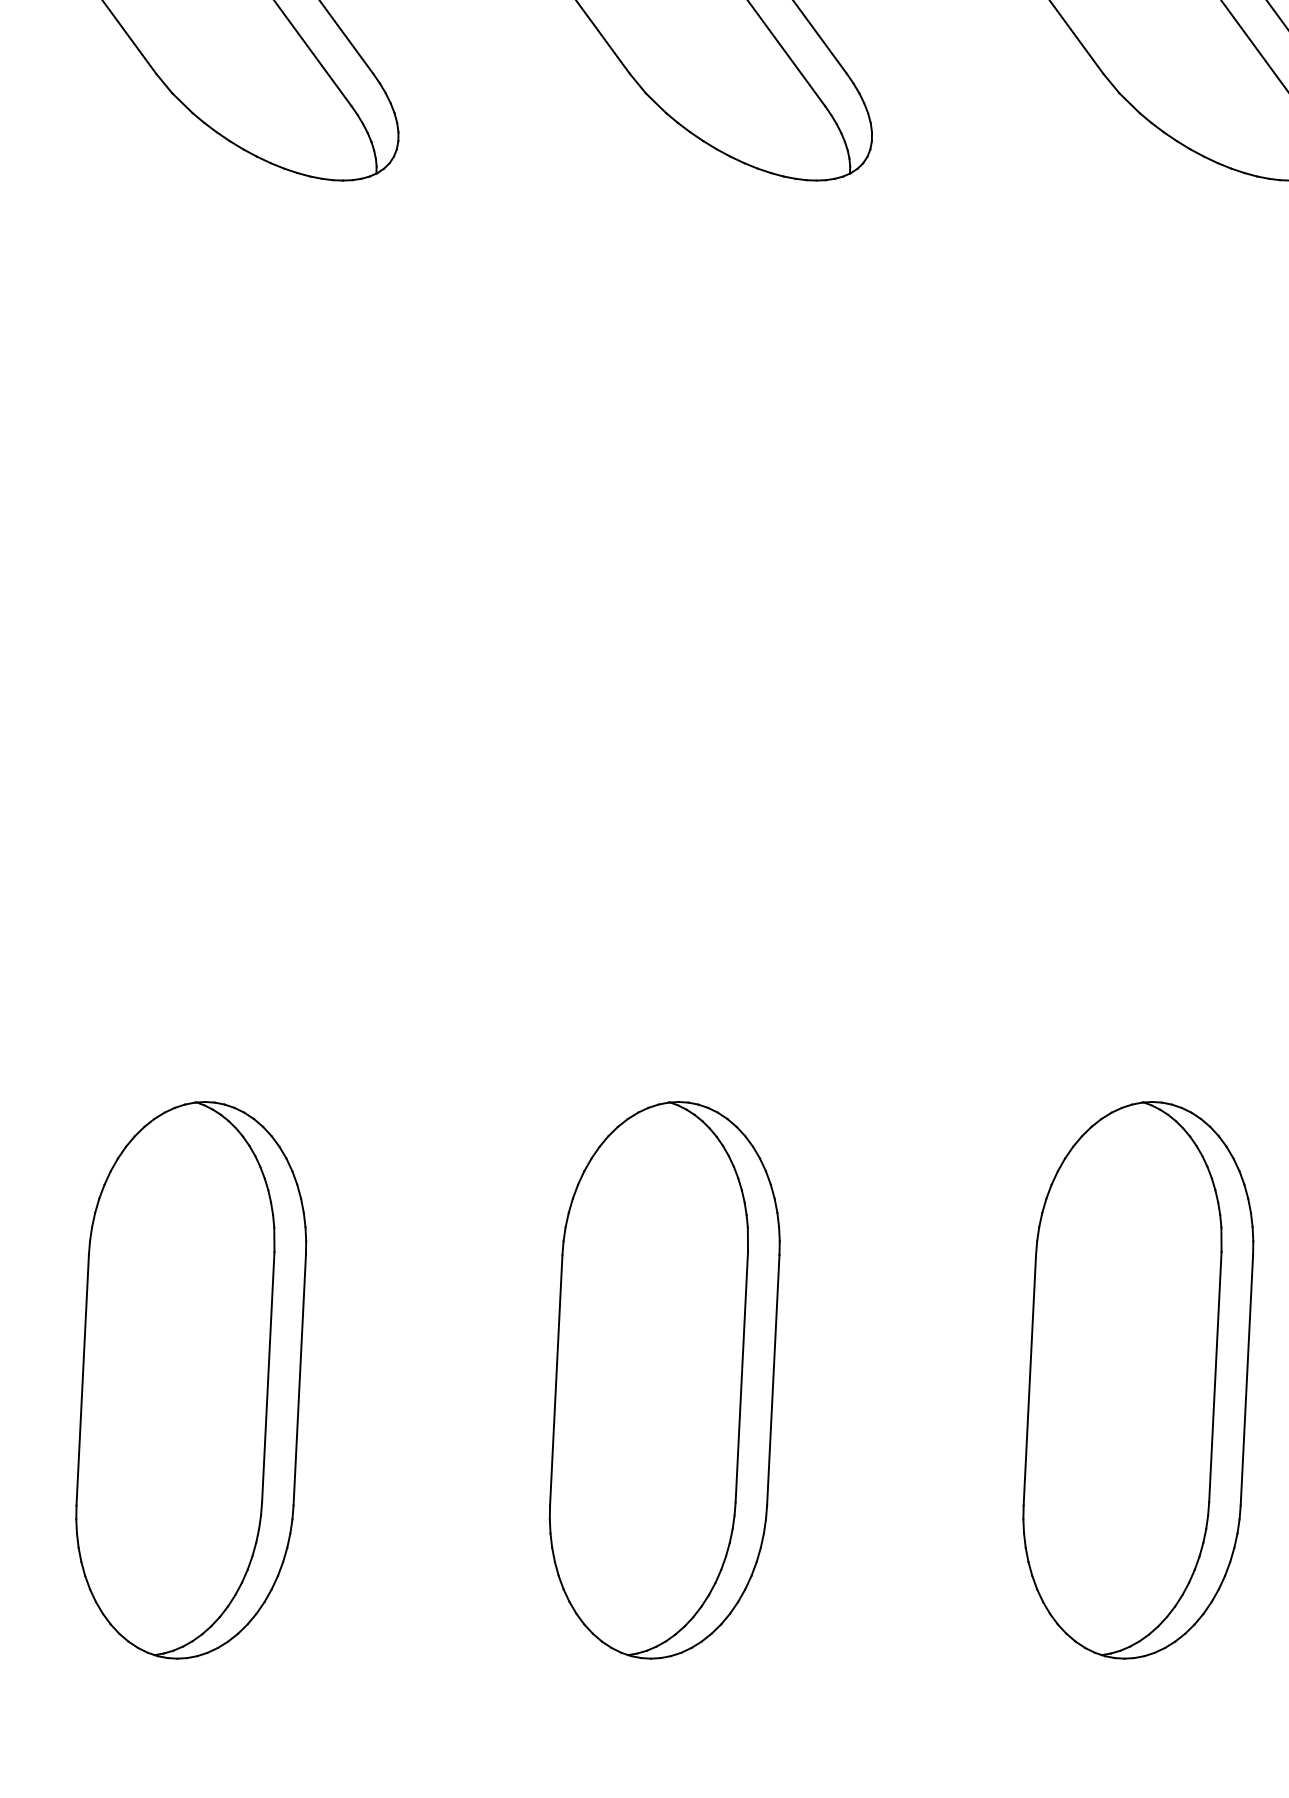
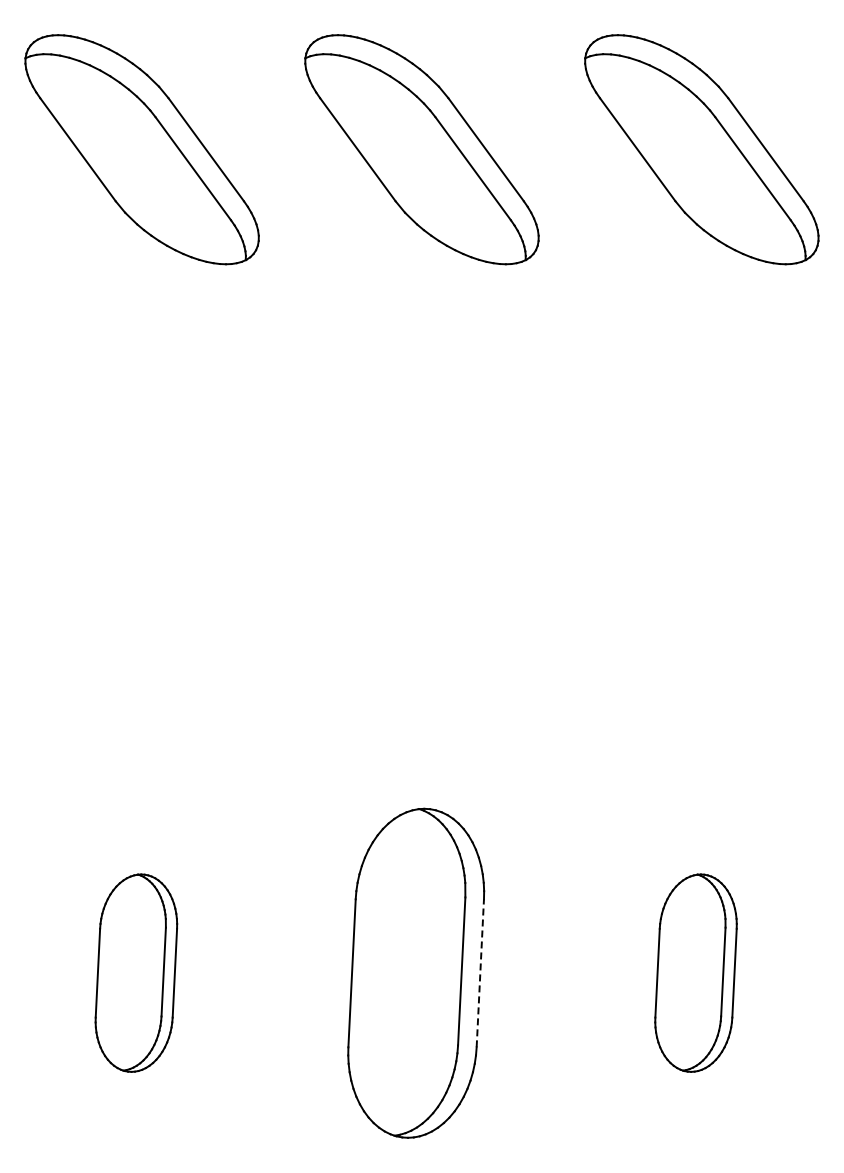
part: (191, 1378) -> (136, 972), size x0.6
line: (773, 1378) -> (480, 972), solid -> dashed
part: (1137, 1378) -> (695, 972), size x0.6

